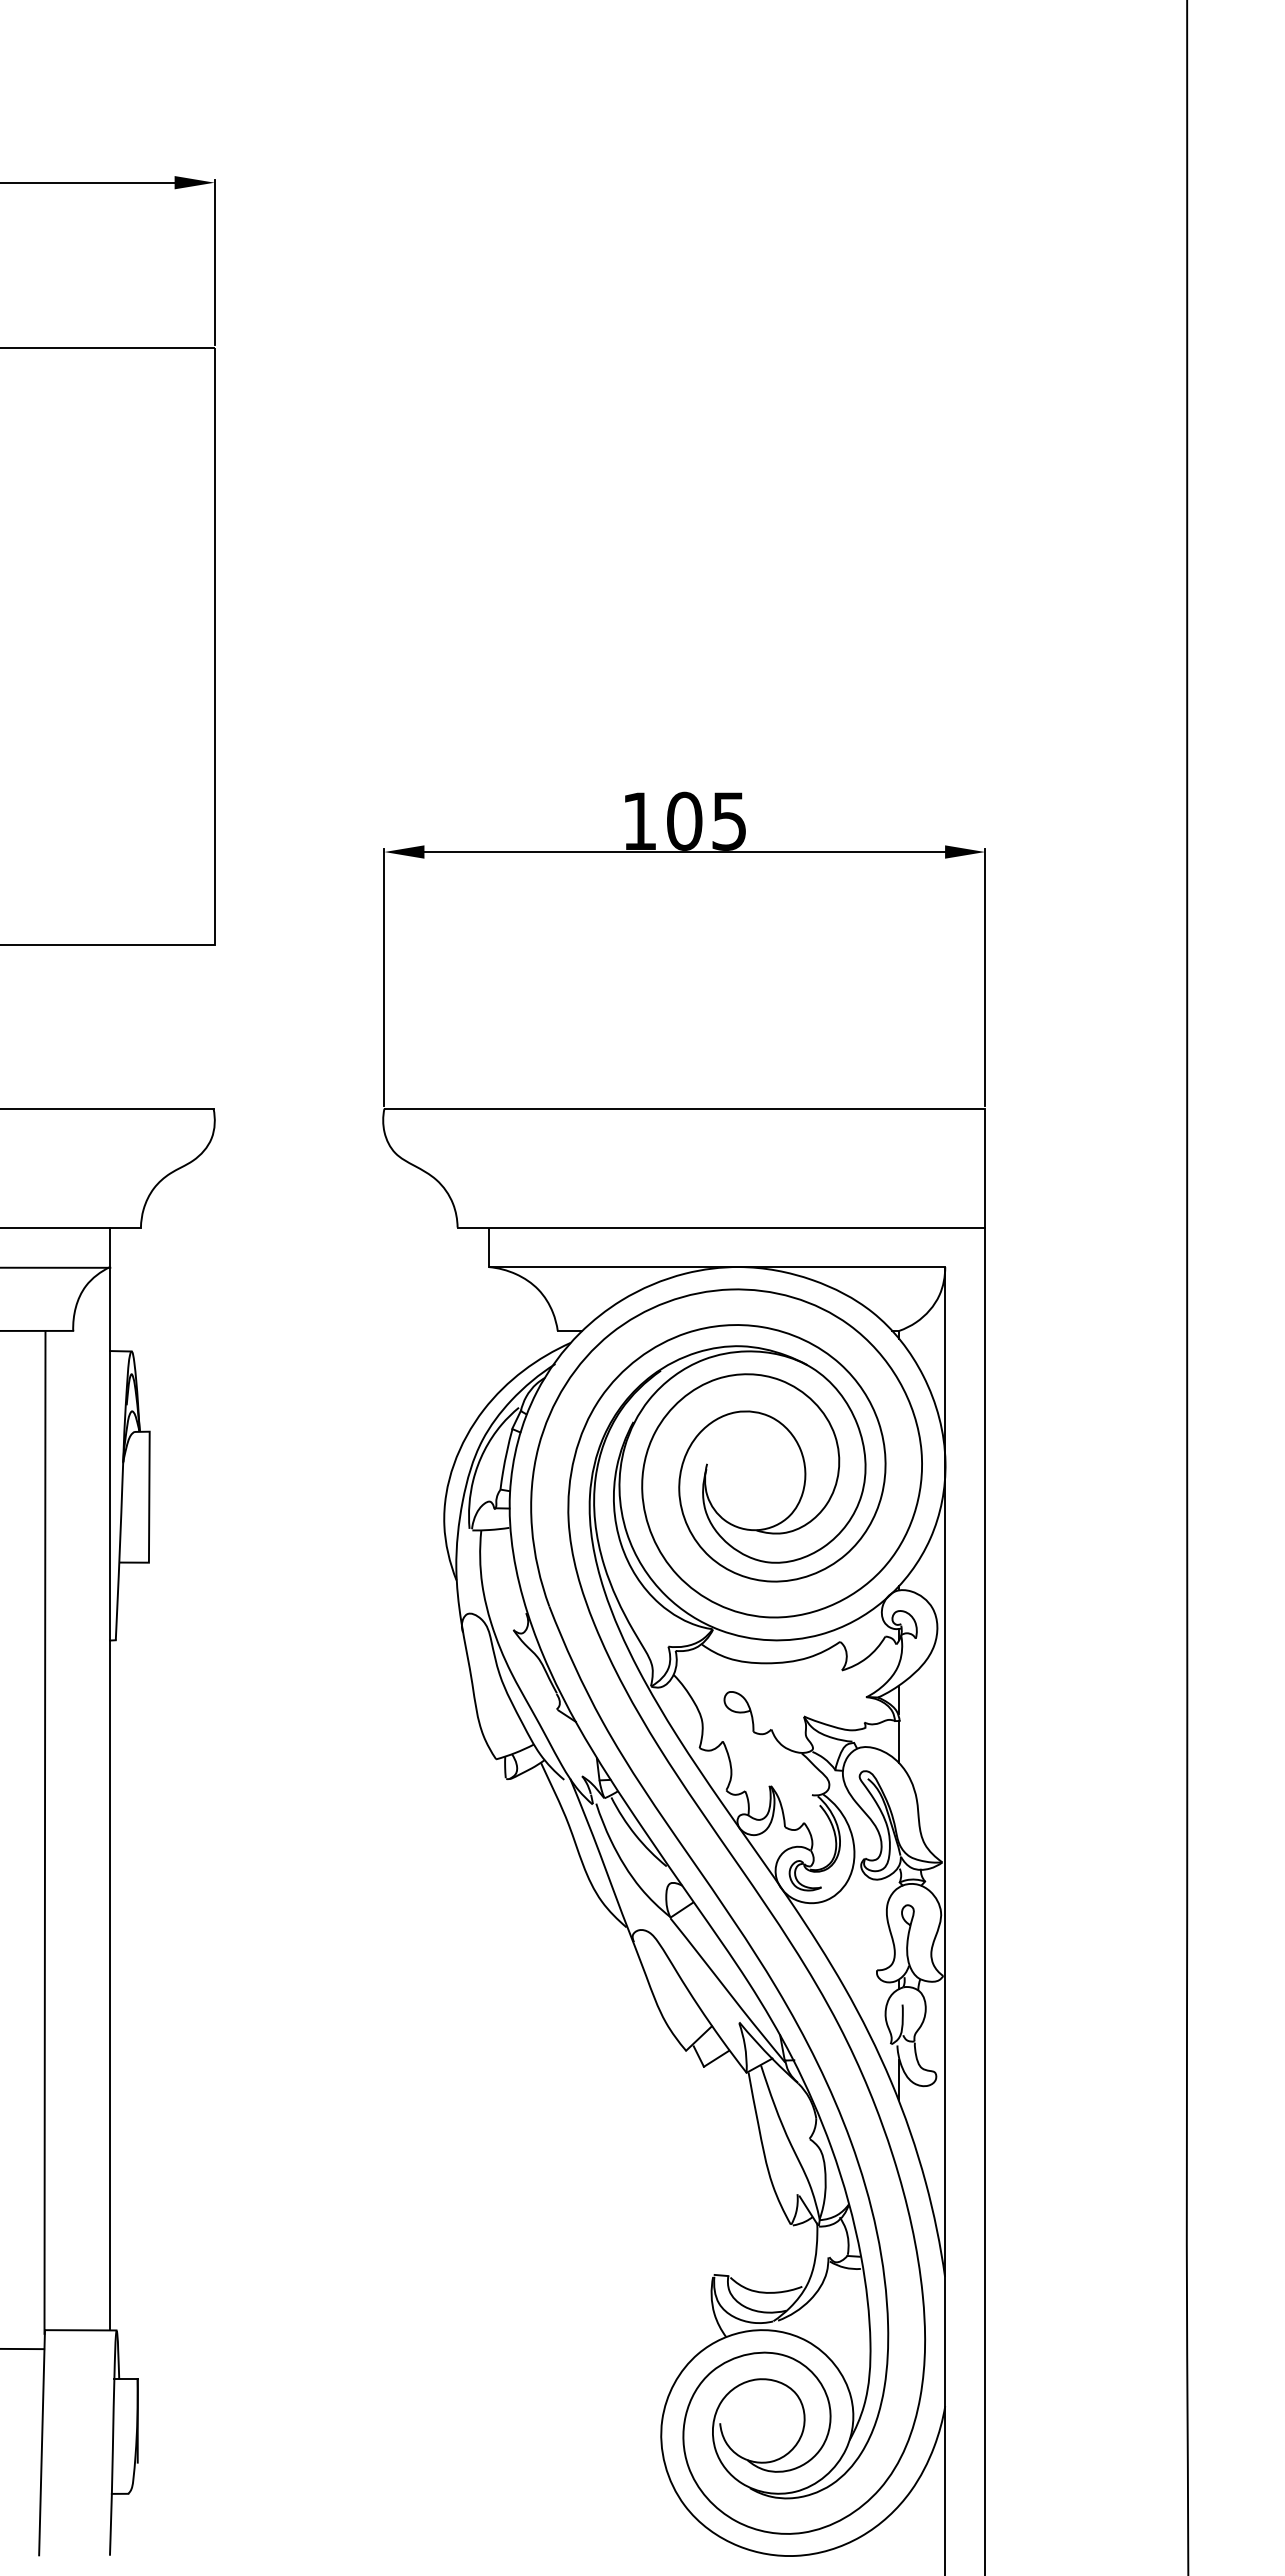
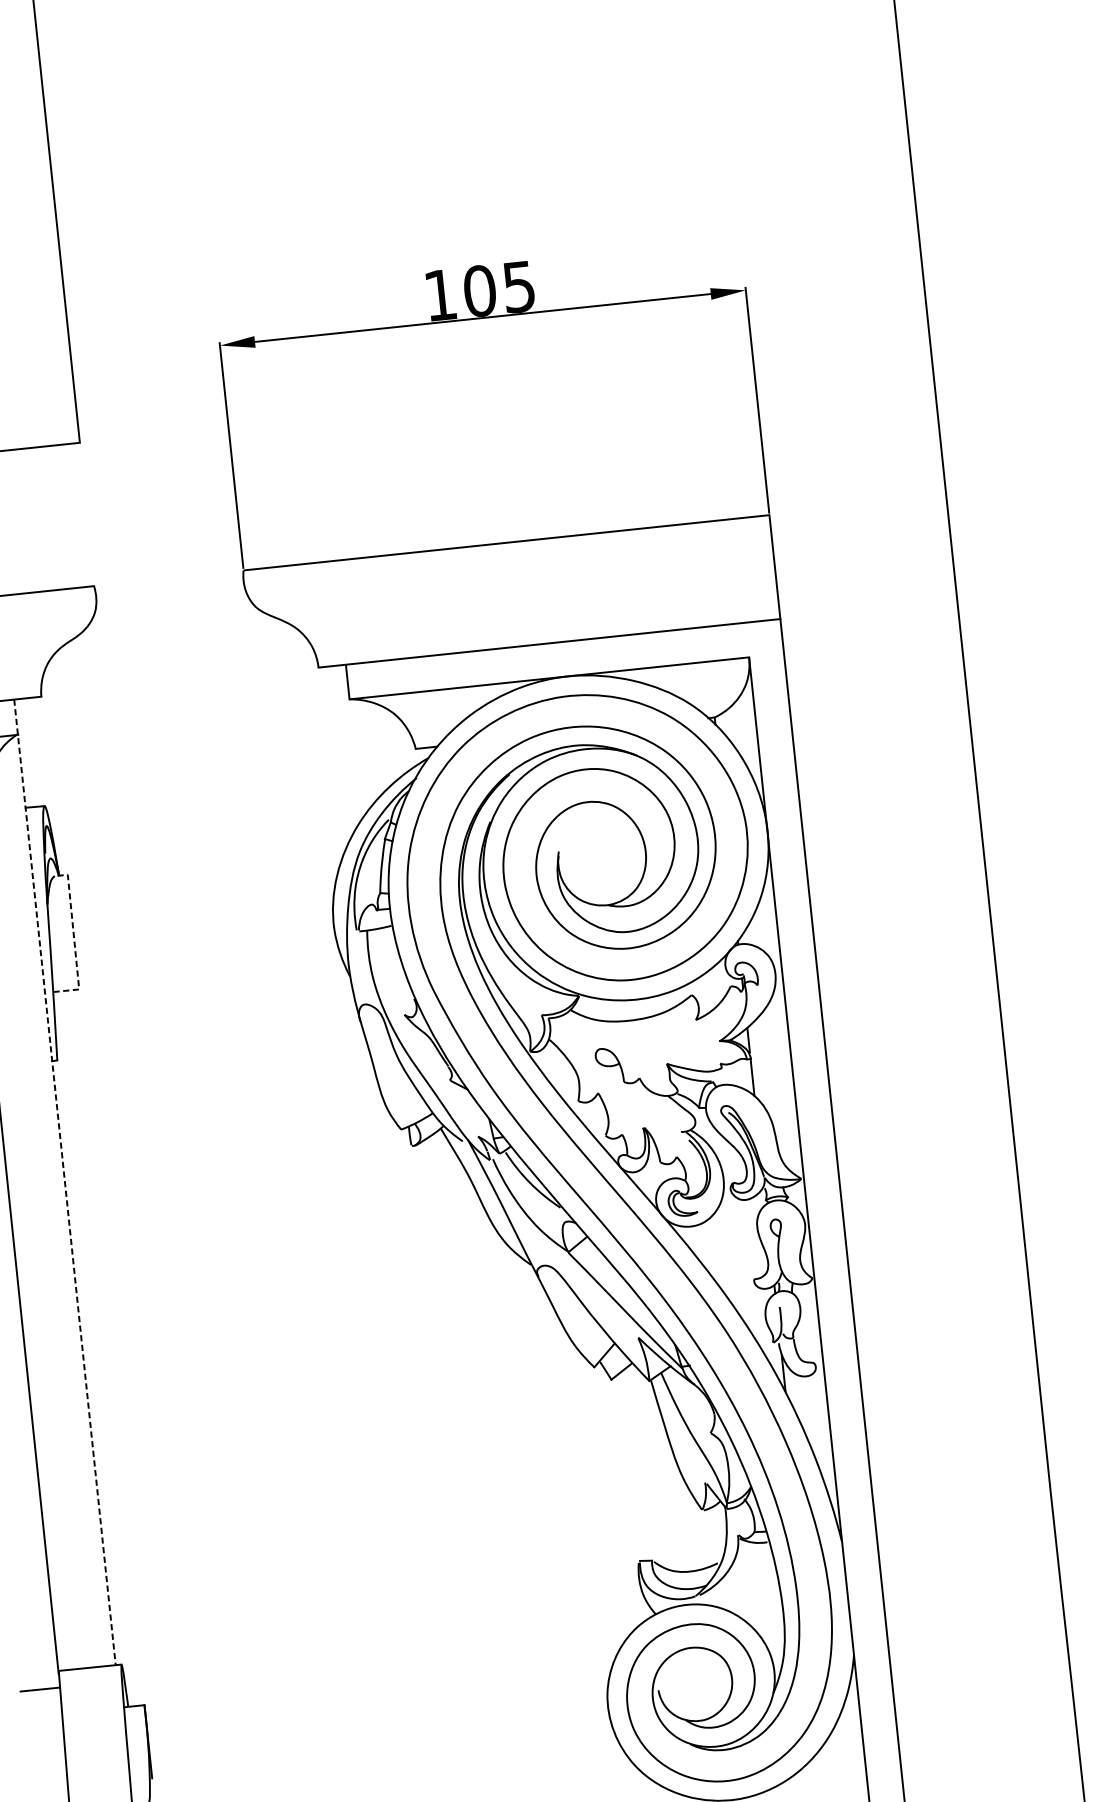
line: (149, 1503) -> (74, 937), solid -> dashed
line: (109, 1779) -> (64, 1182), solid -> dashed

